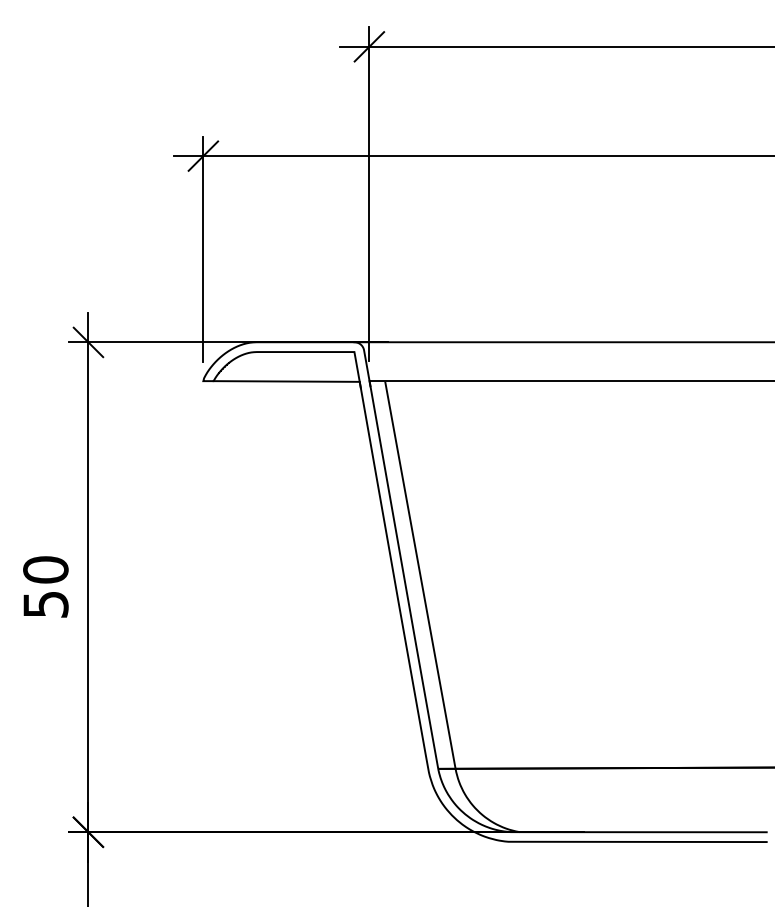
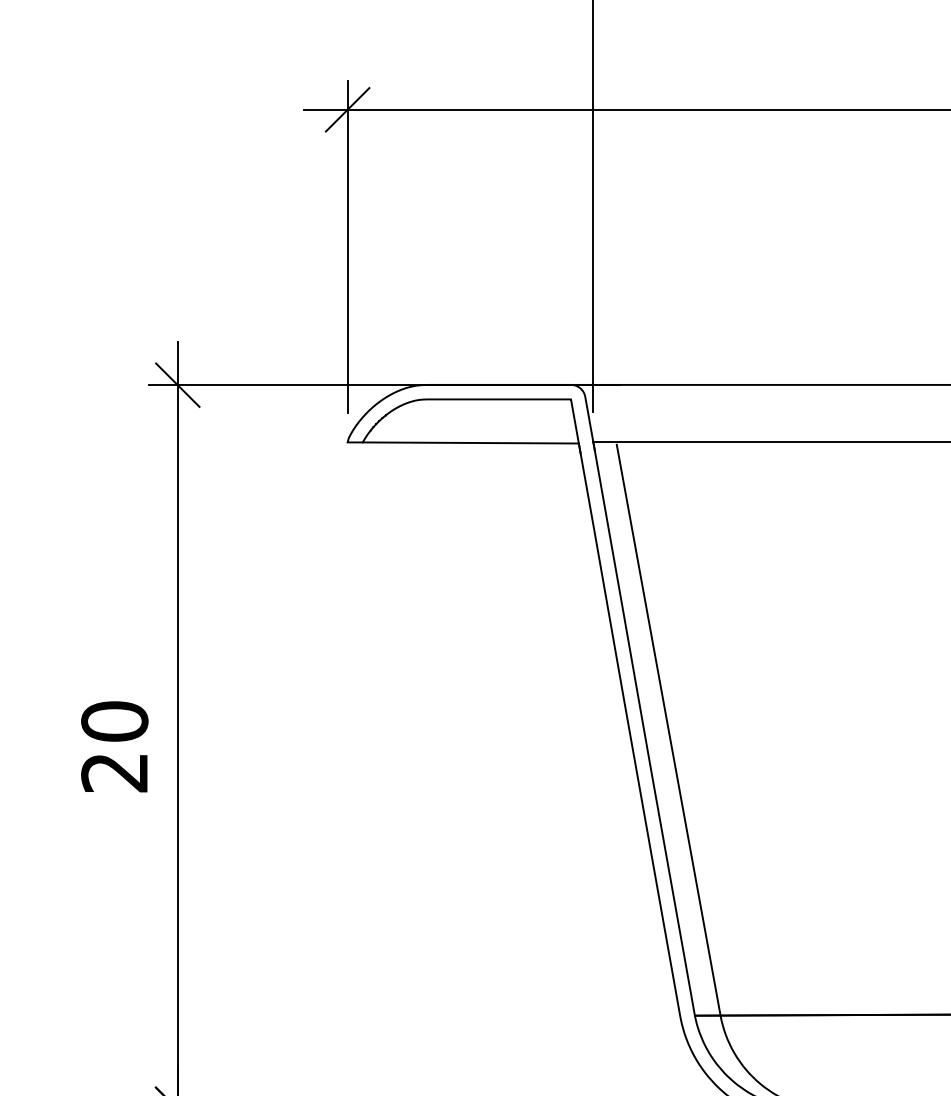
text: (45, 604) -> (114, 772), 50 -> 20

